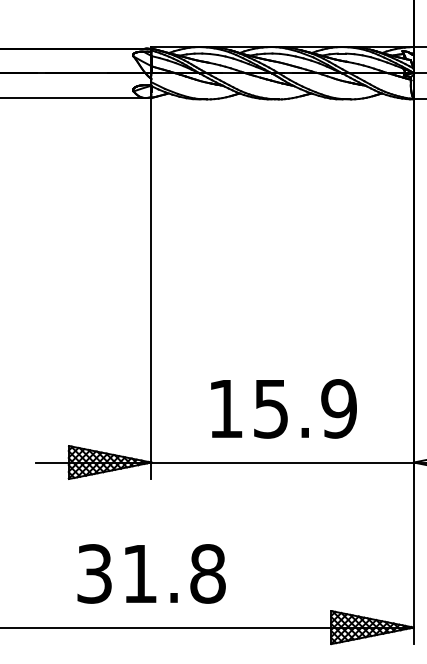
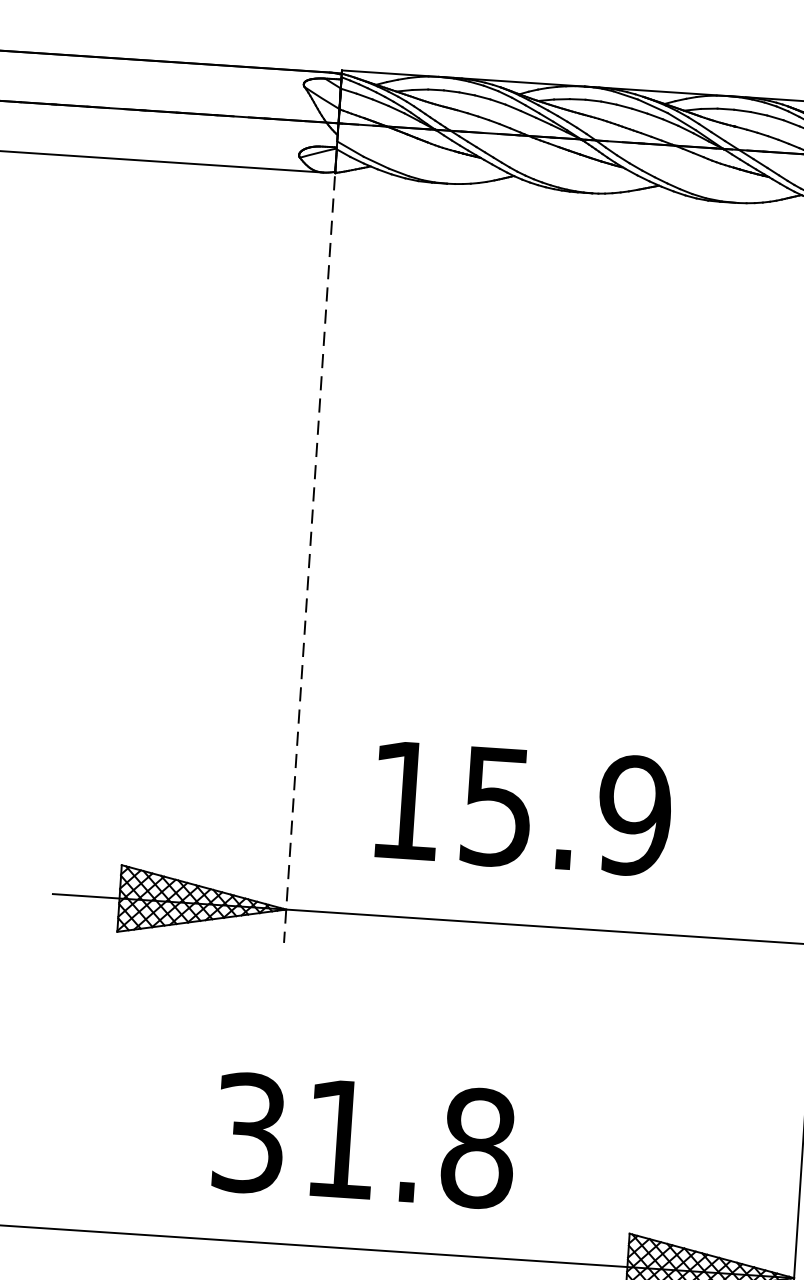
line: (151, 289) -> (309, 560), solid -> dashed
text: (283, 408) -> (522, 807), moved
text: (151, 573) -> (364, 1139), moved

